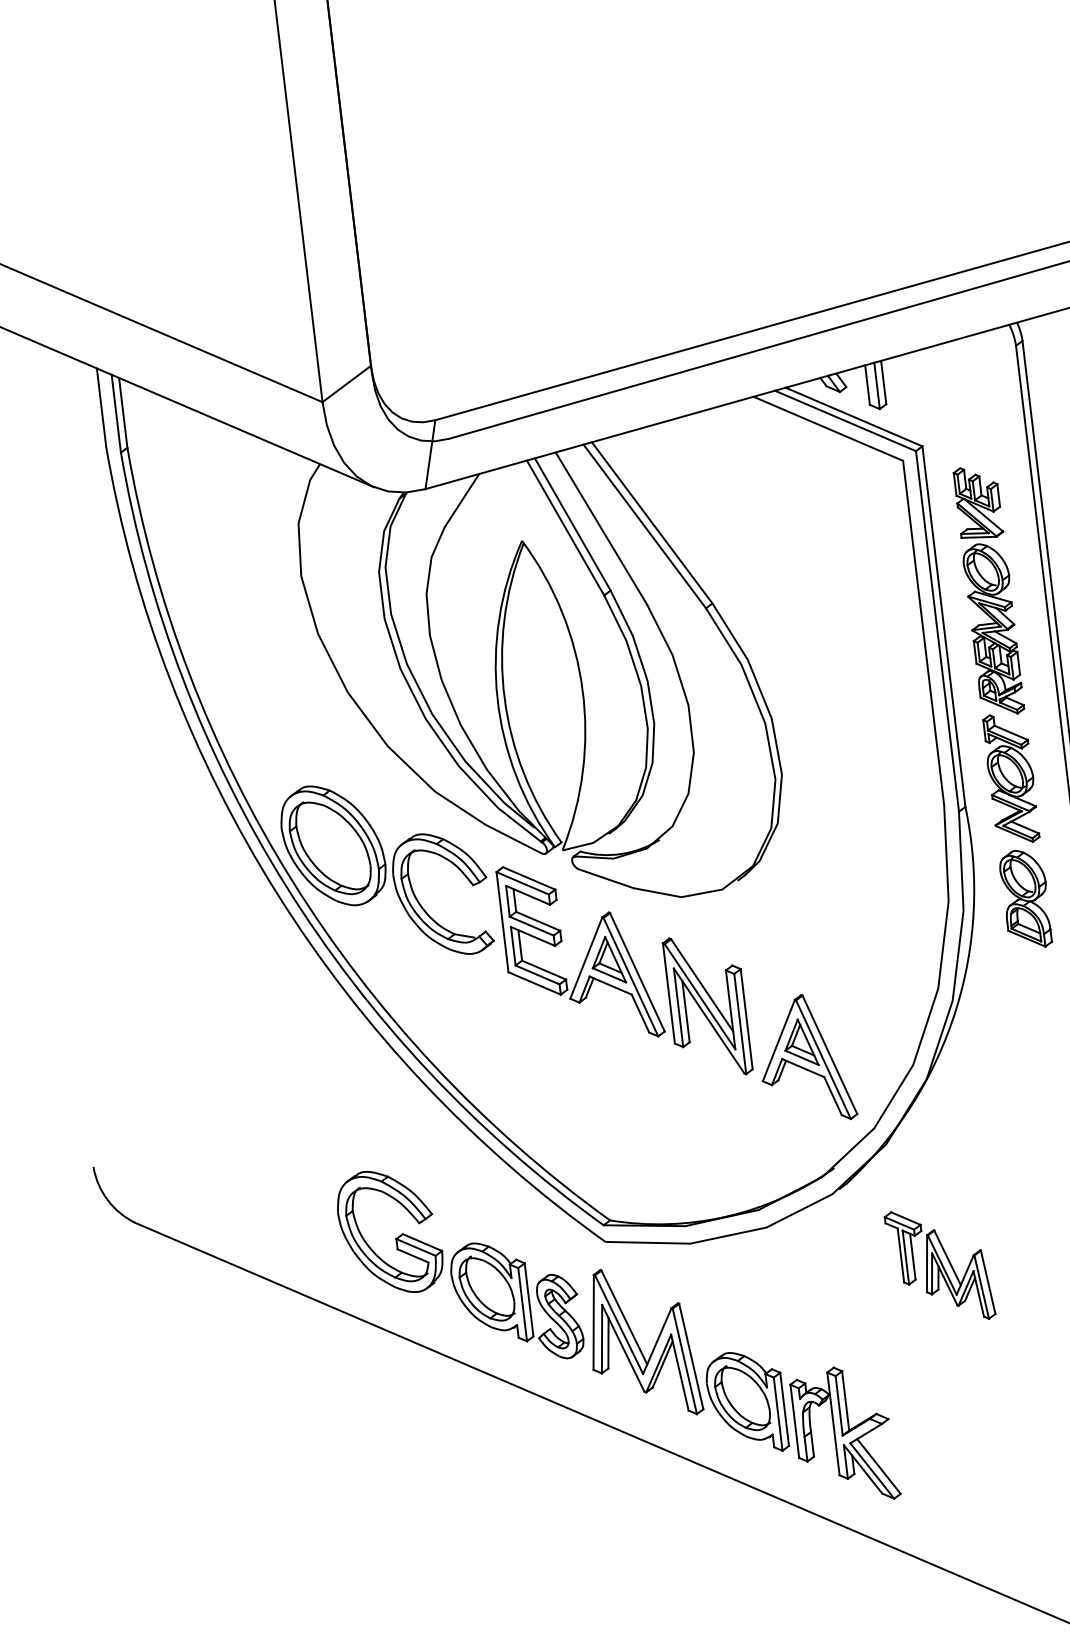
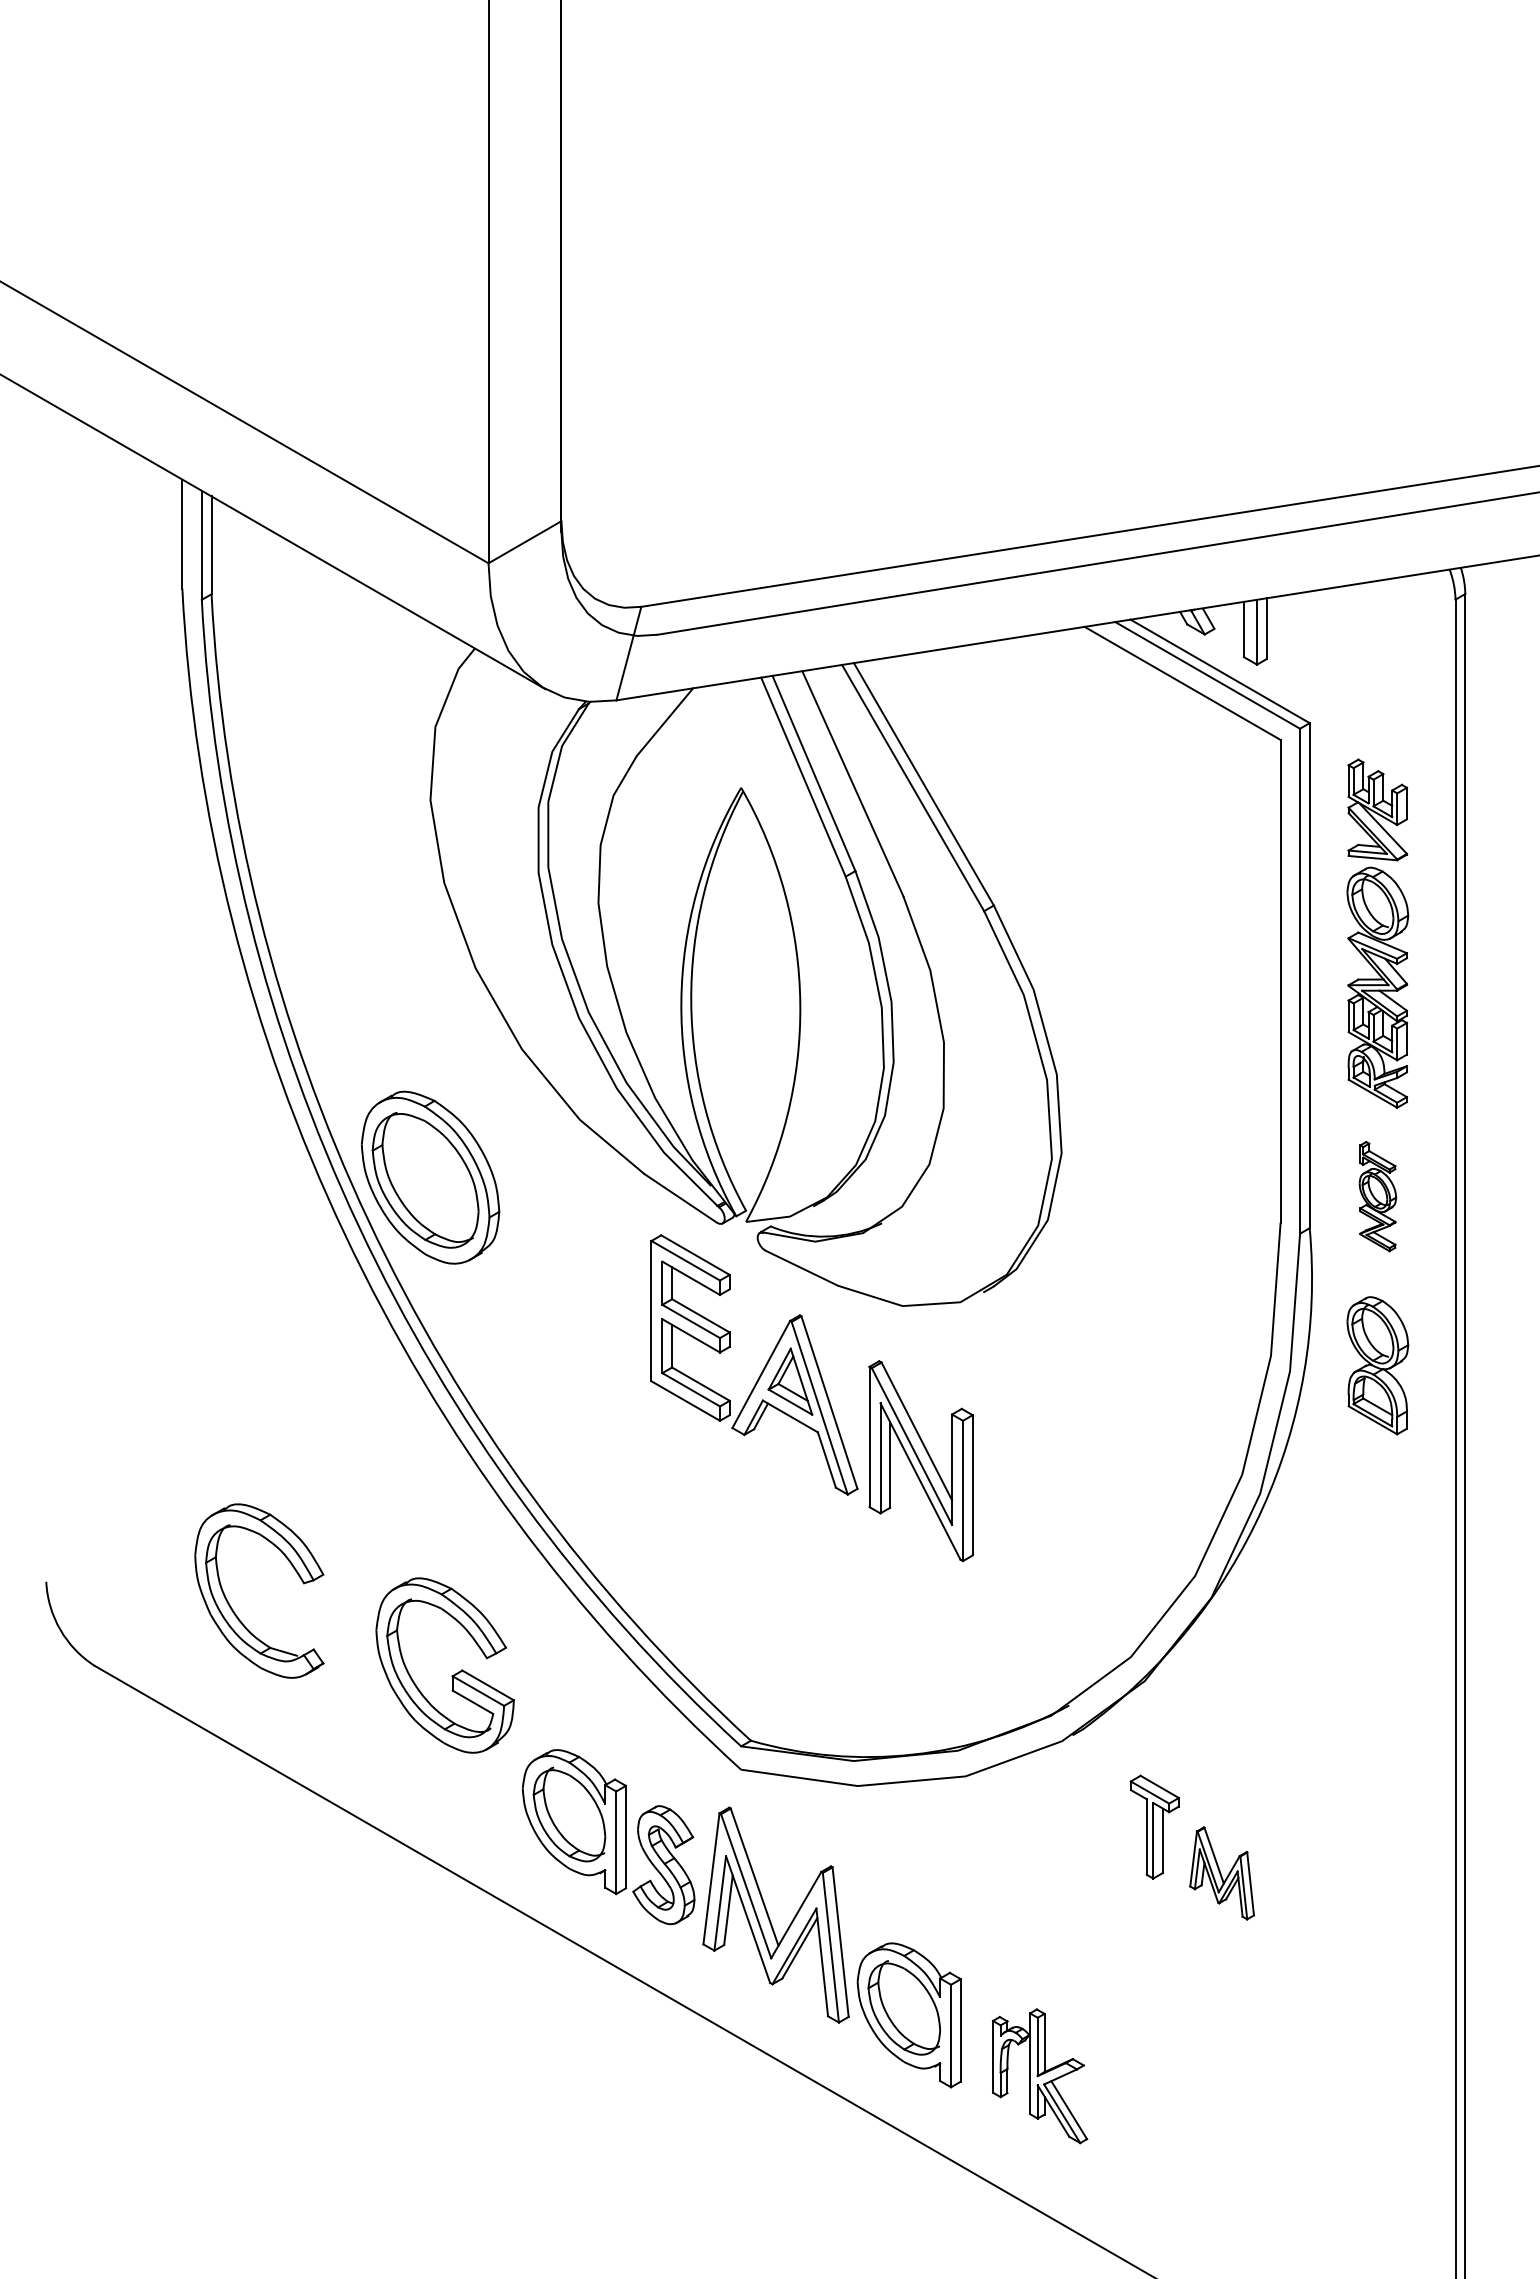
part: (1011, 778) -> (1377, 1196), size x0.6
part: (425, 909) -> (233, 1609), moved
part: (804, 1059) -> (1046, 1550), removed
part: (395, 1238) -> (451, 1675), moved
part: (957, 1275) -> (1221, 1873), size x0.7
part: (844, 1434) -> (1039, 2075), size x0.7

